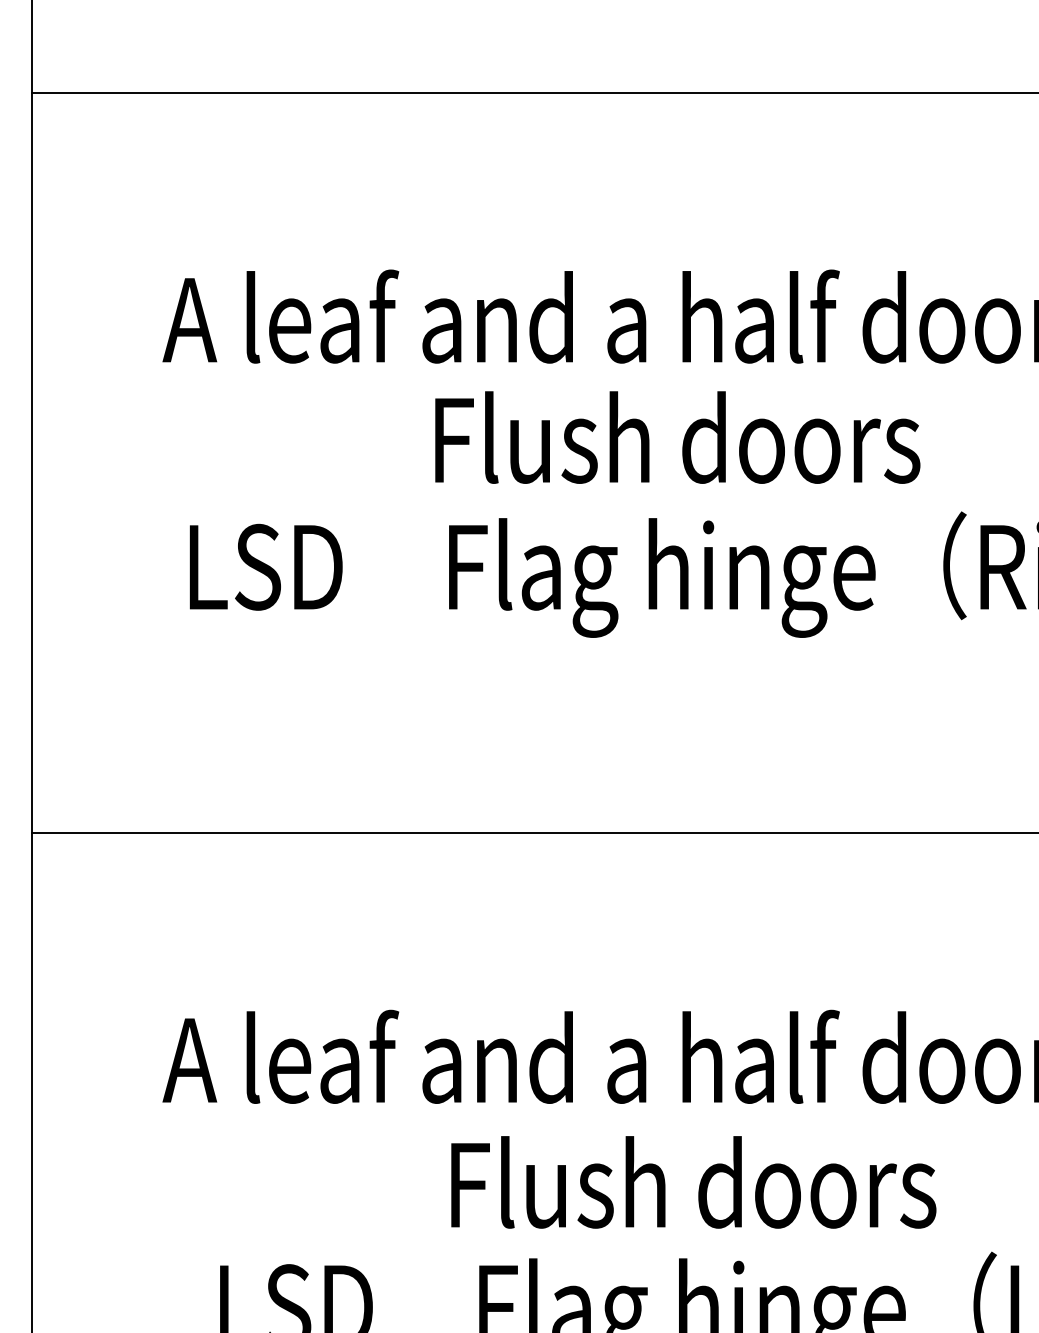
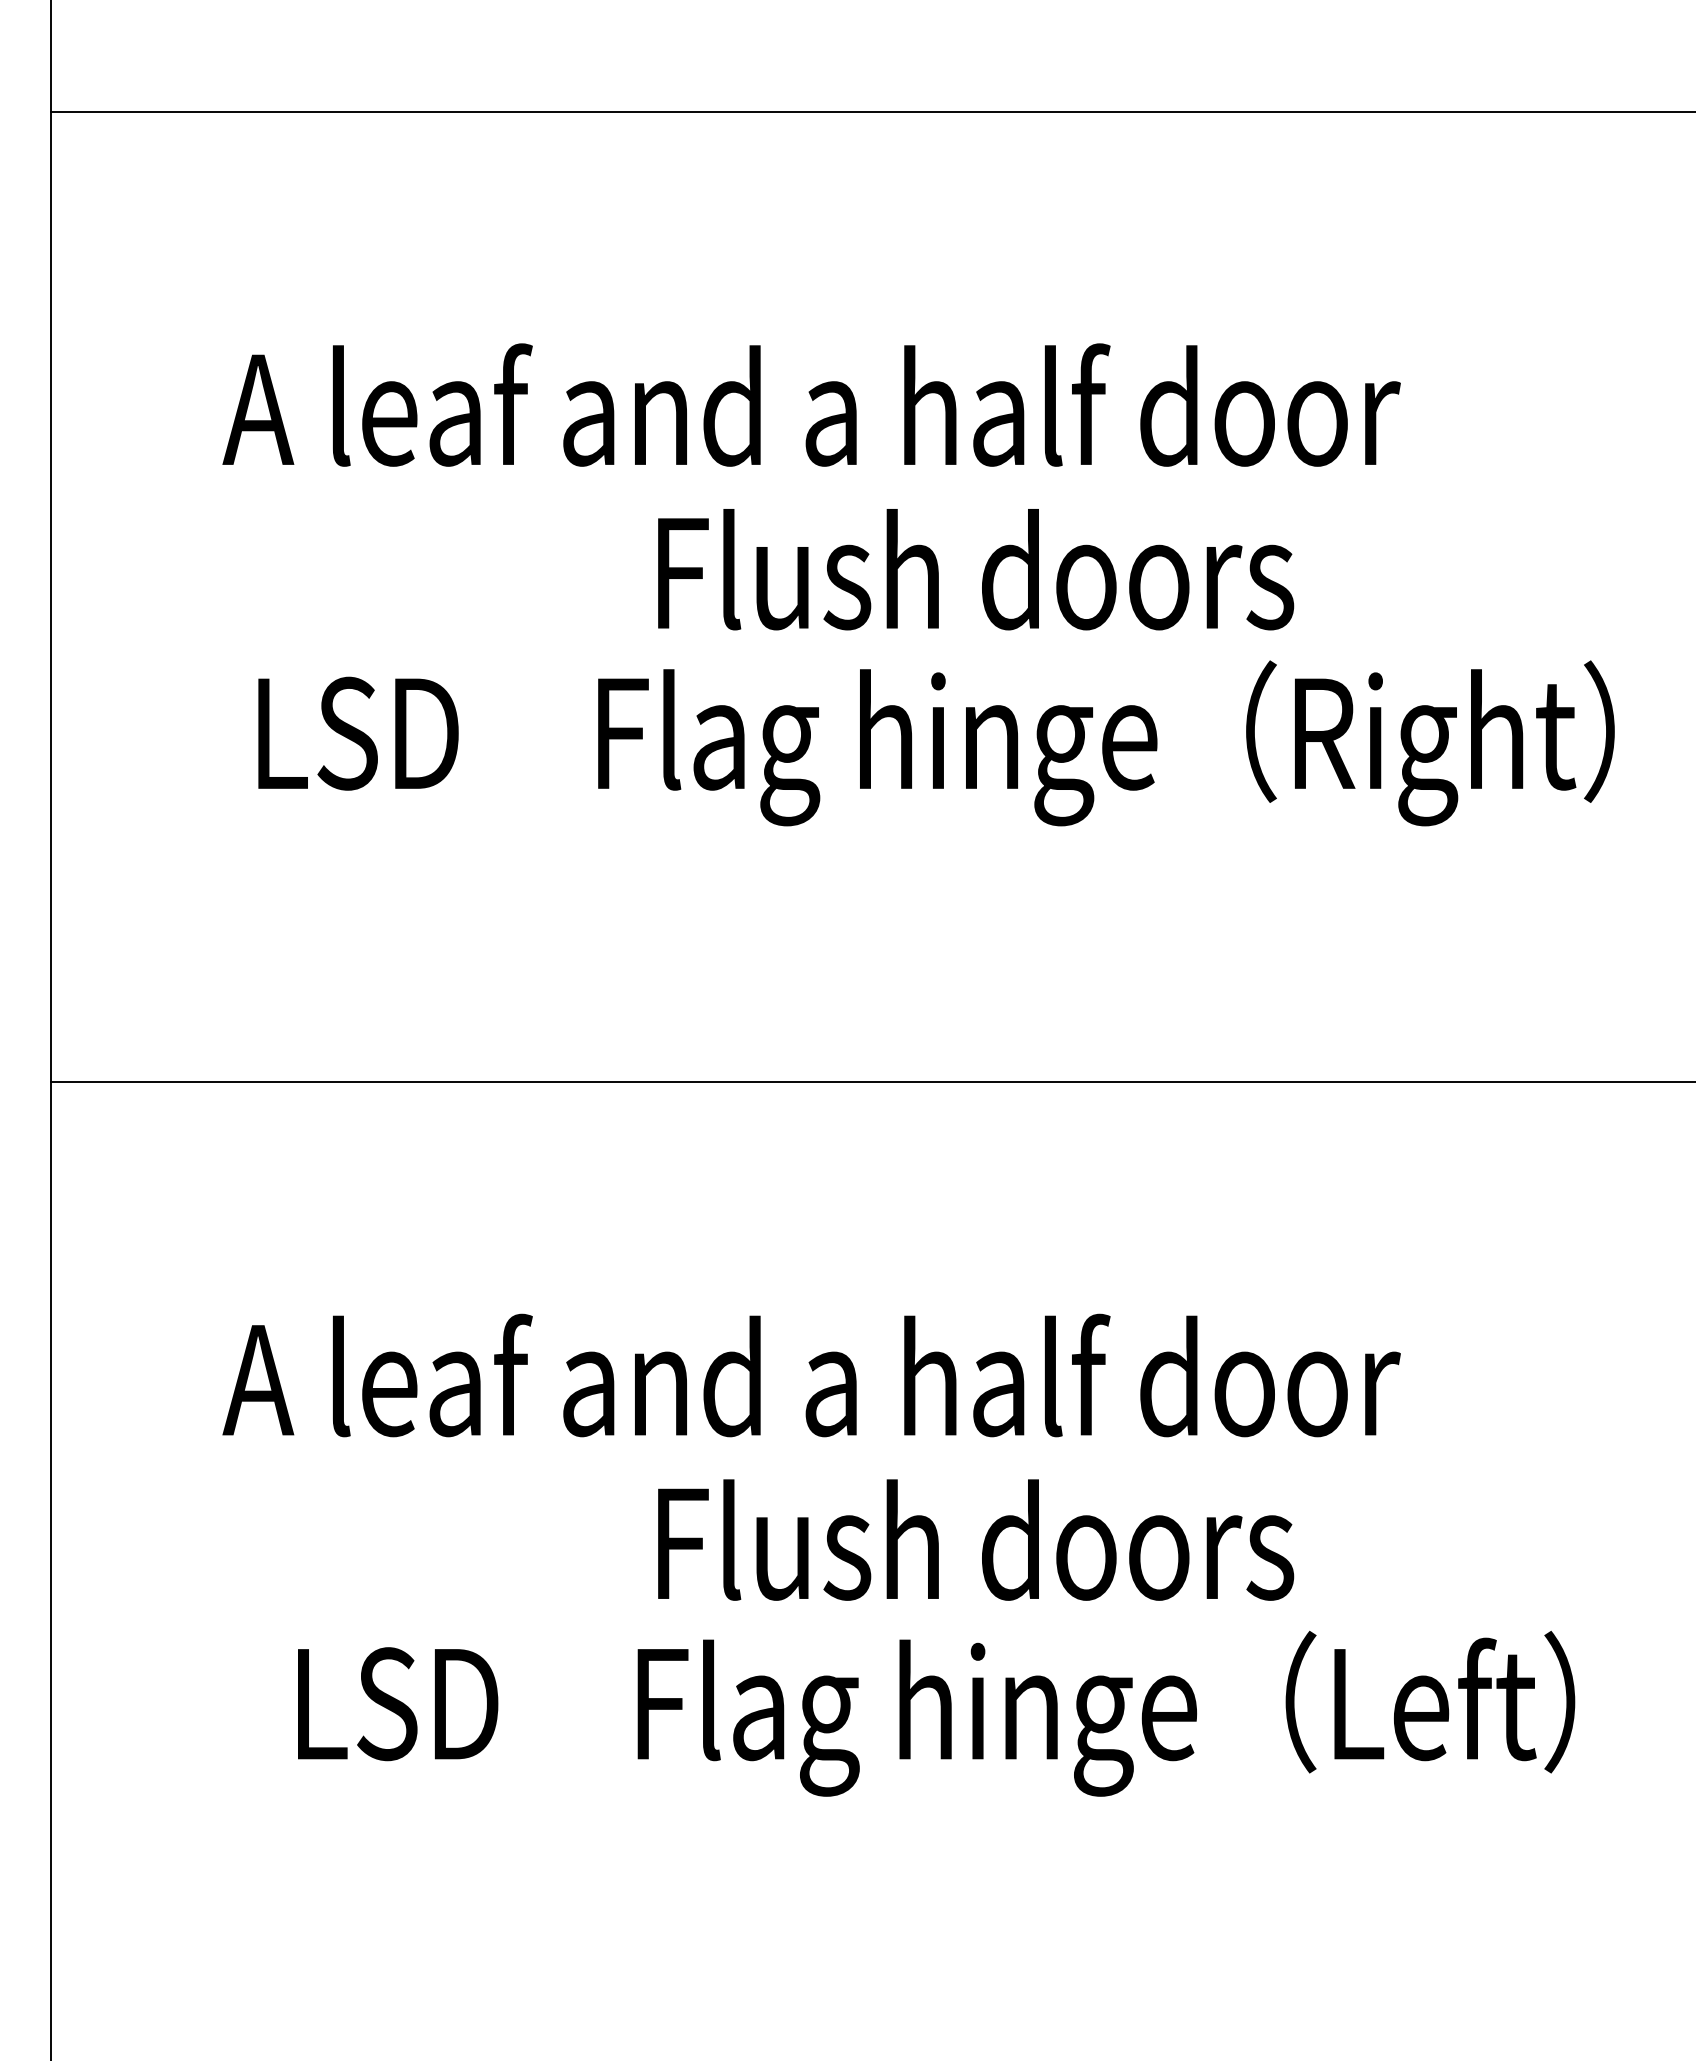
text: (678, 437) -> (976, 569), moved
text: (694, 1181) -> (976, 1539), moved

